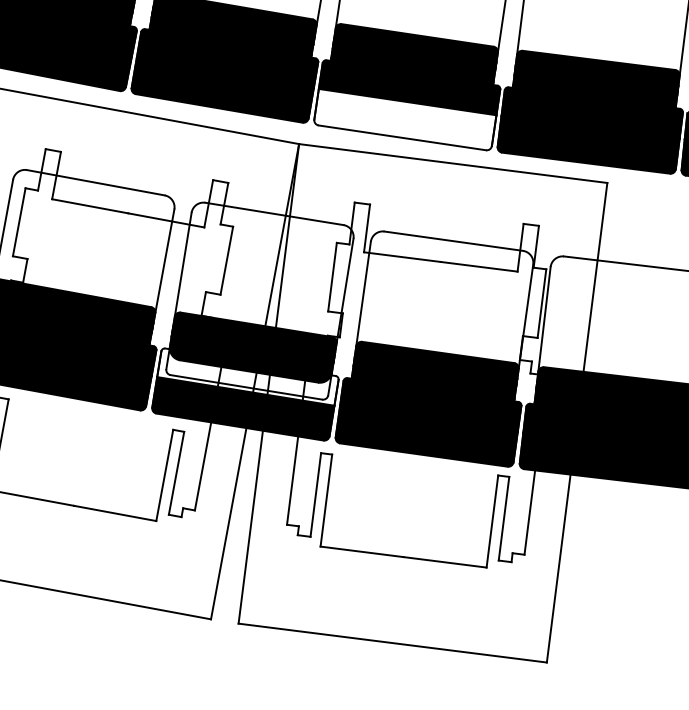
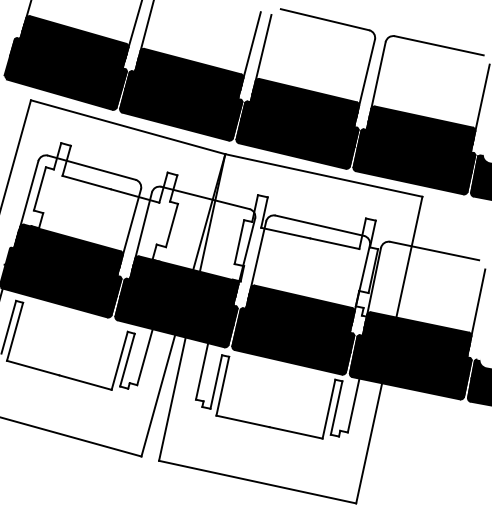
fill: (405, 118) -> (295, 143), added
fill: (247, 376) -> (178, 301), added

